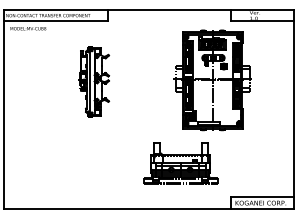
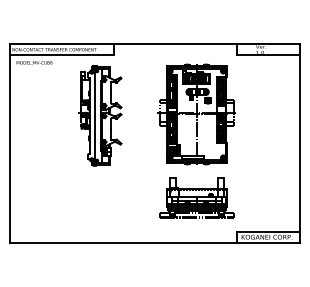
part: (212, 80) -> (196, 114), moved
part: (94, 81) -> (100, 115), size x1.43
part: (180, 163) -> (196, 197), moved

